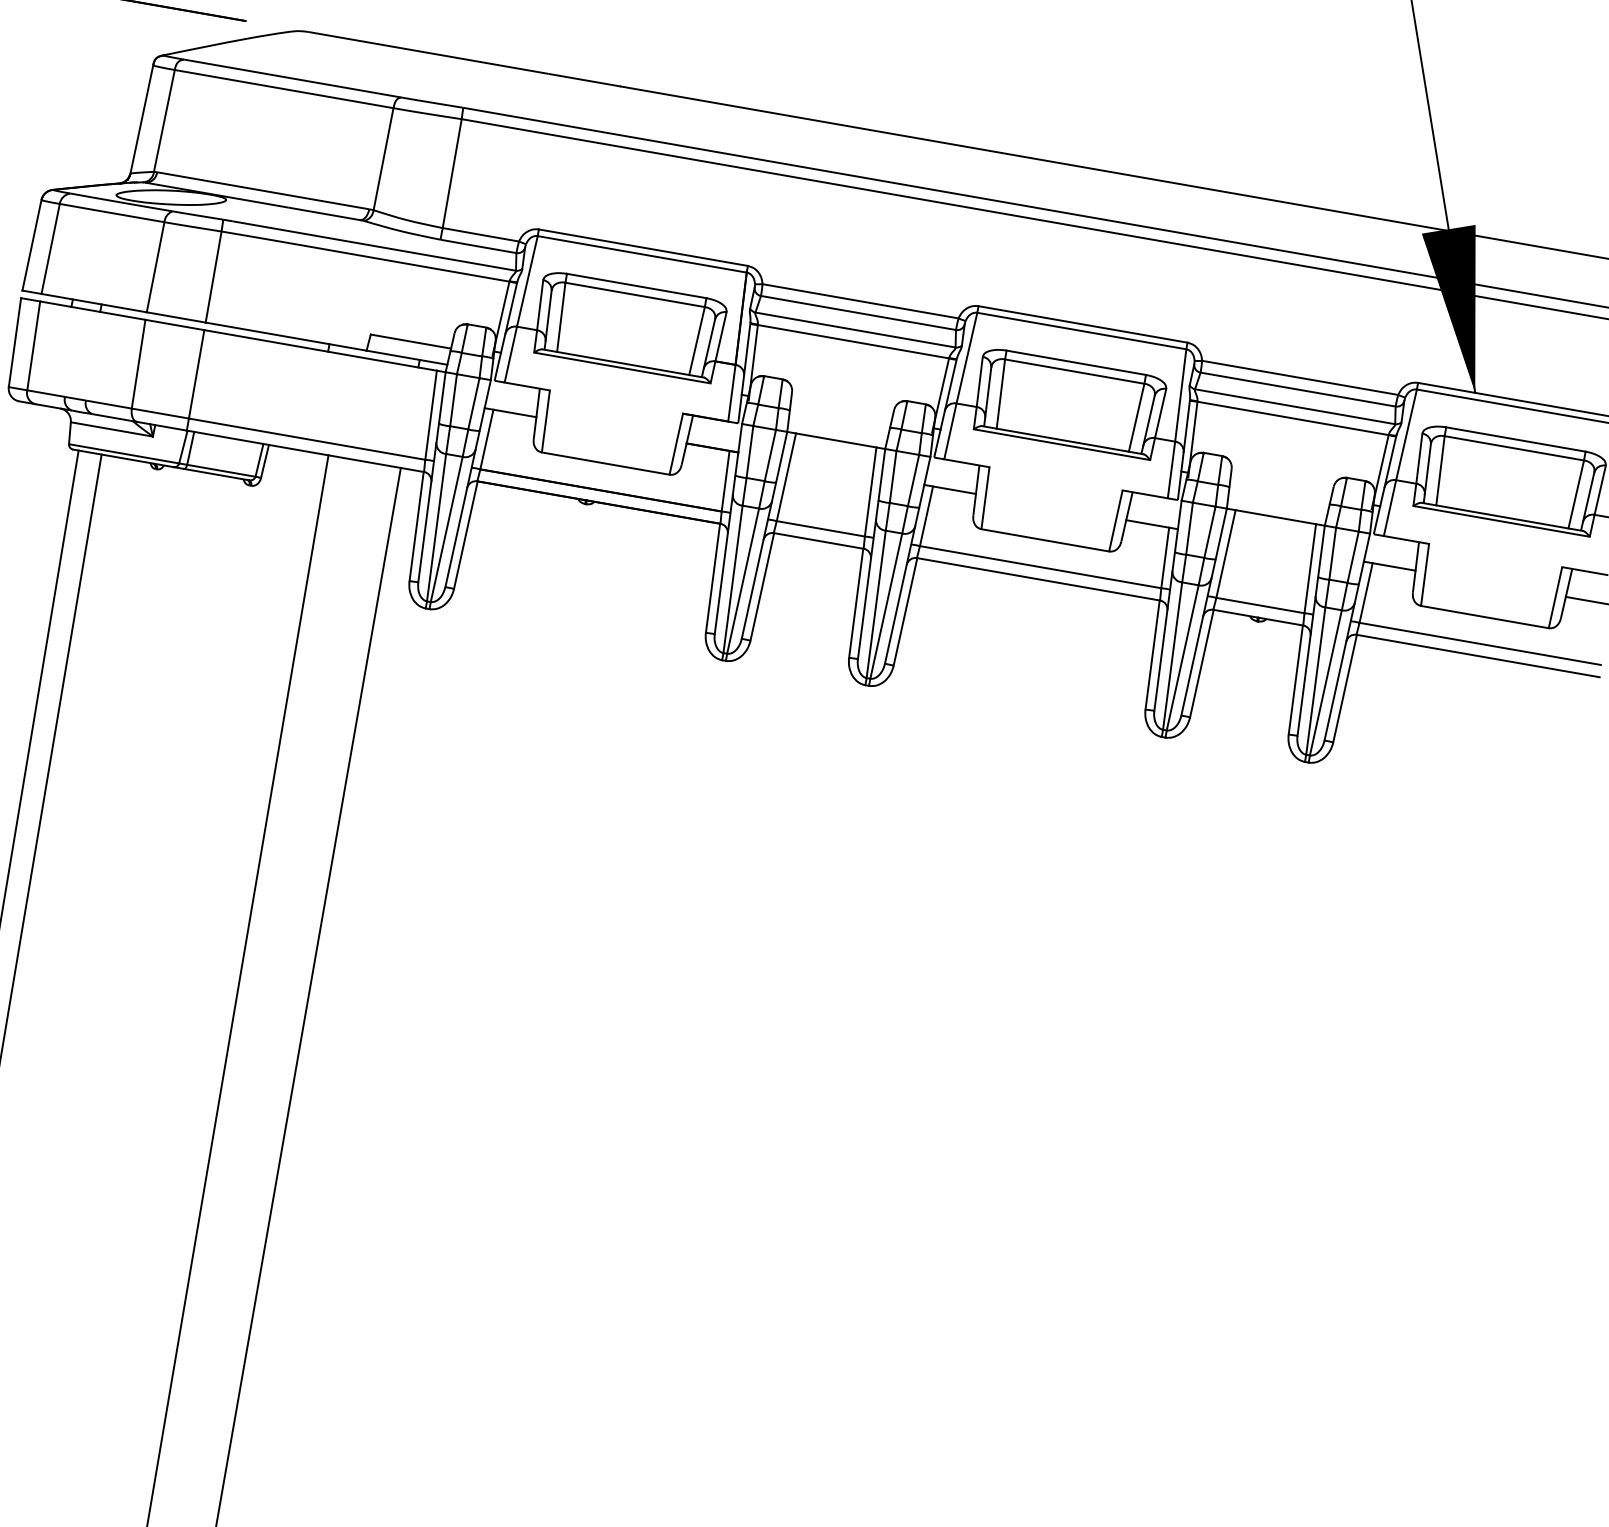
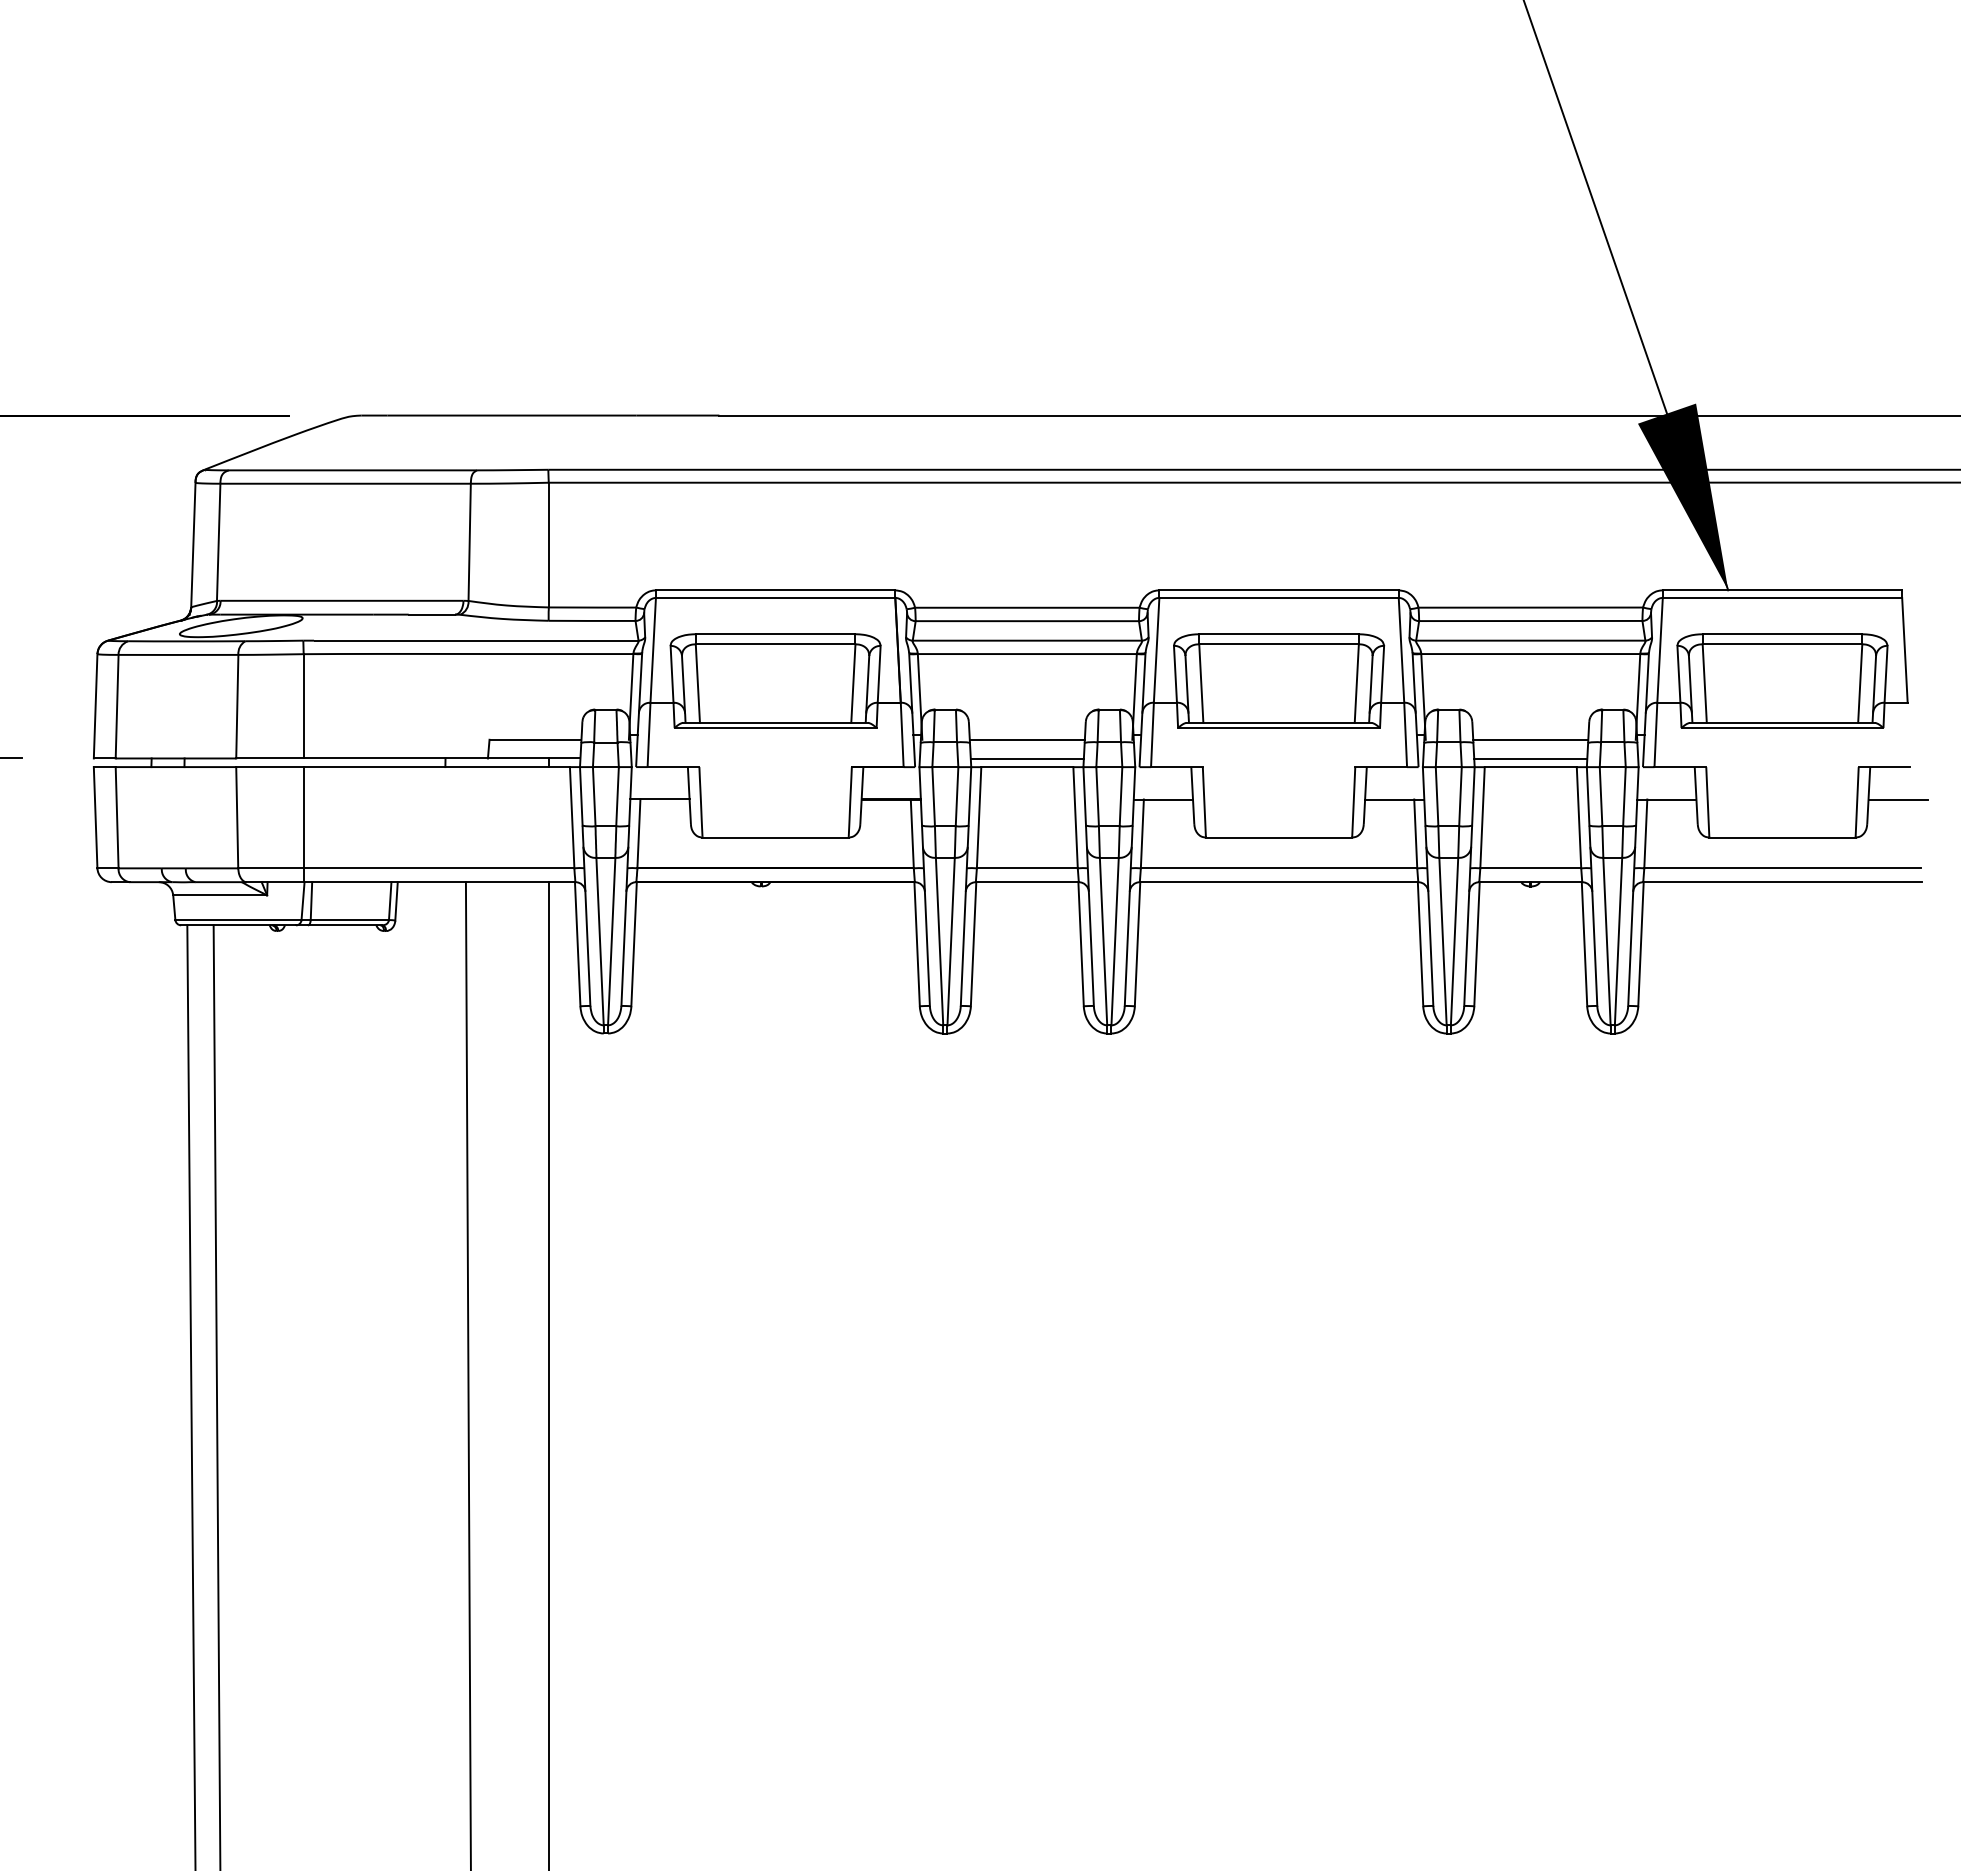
line: (839, 416) -> (1026, 739), added
line: (836, 432) -> (1026, 758), added
line: (1279, 492) -> (1530, 739), added
line: (1276, 509) -> (1530, 758), added

